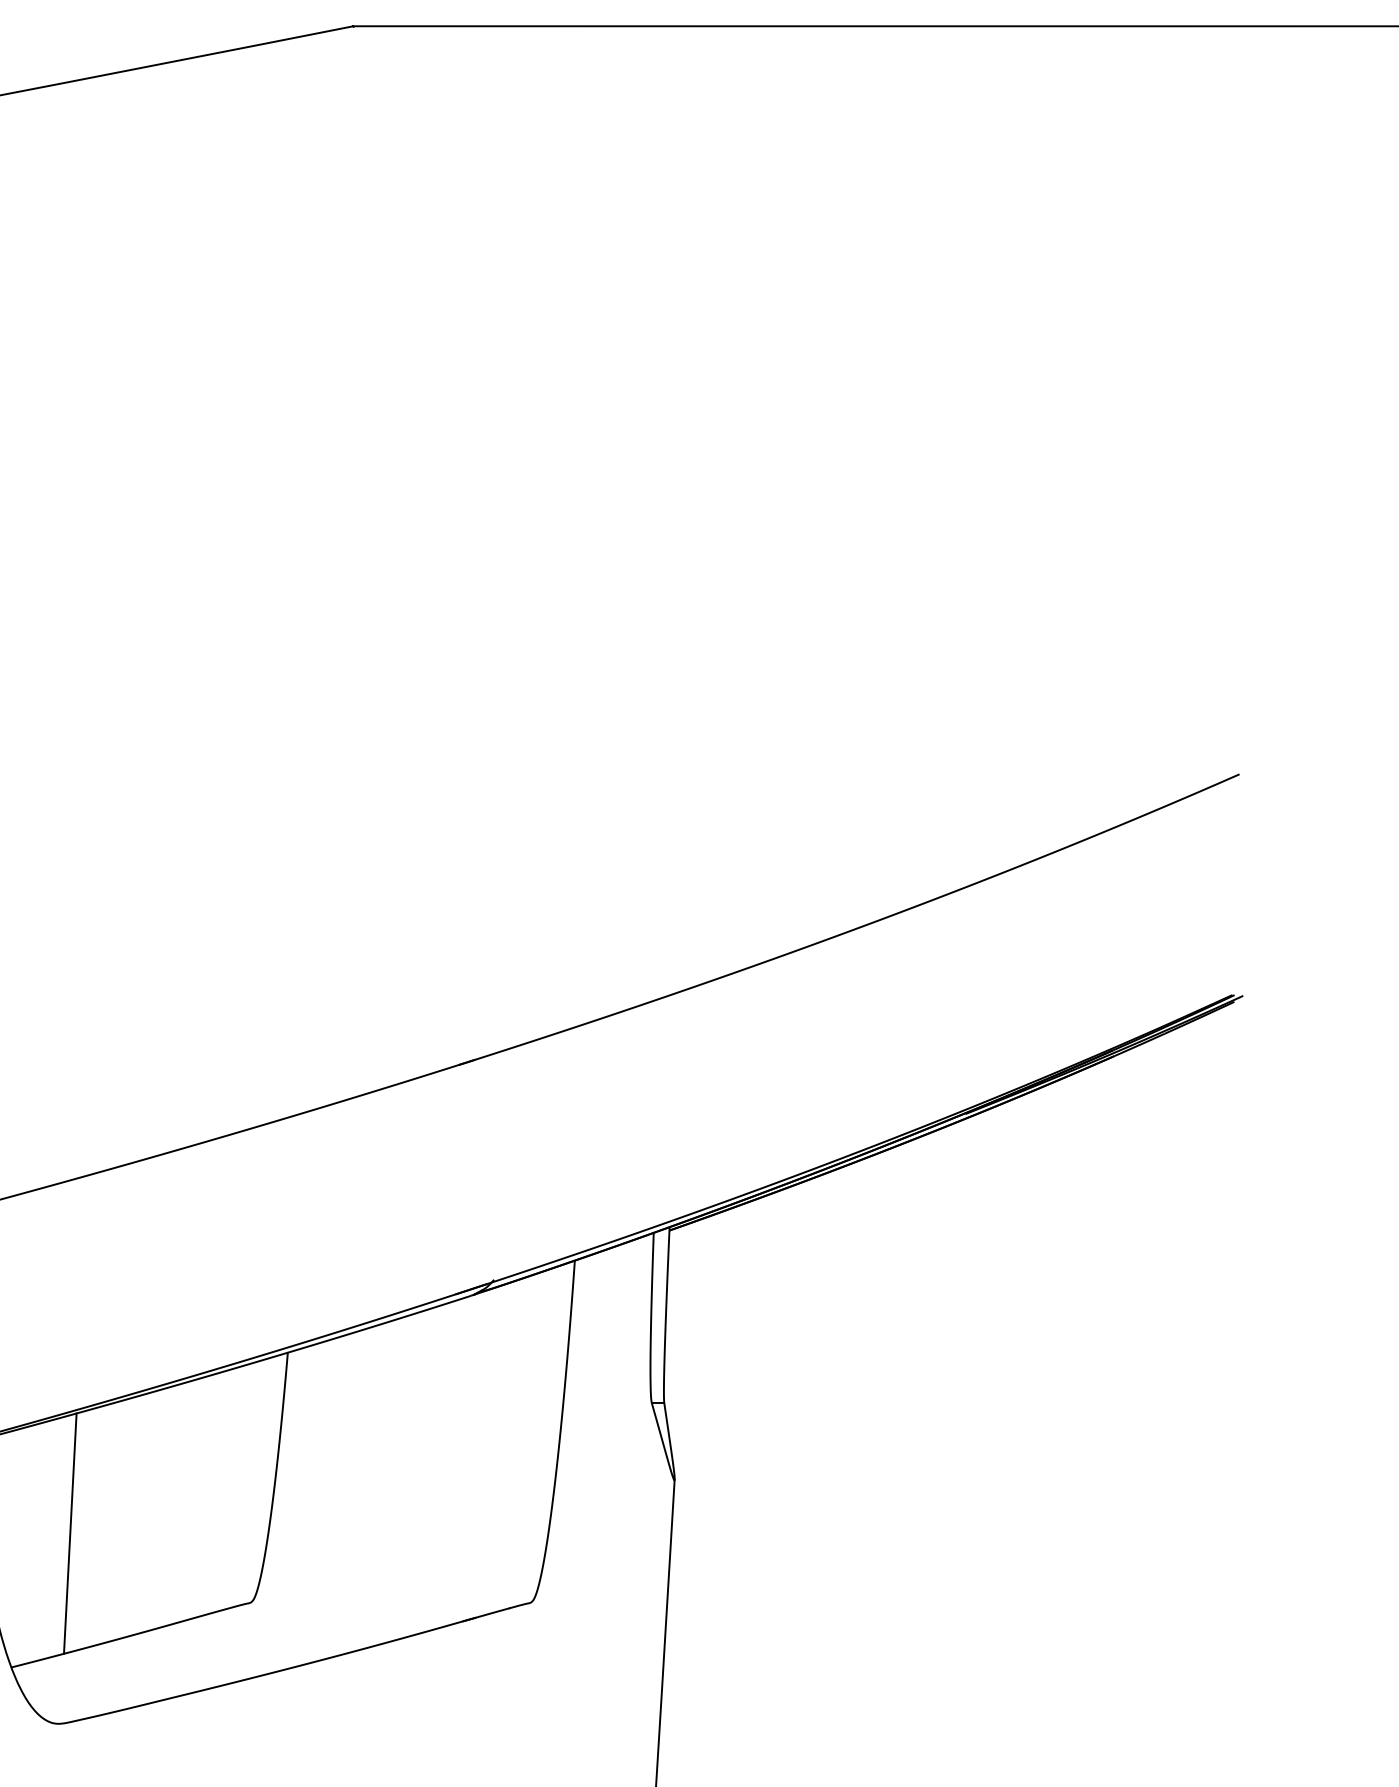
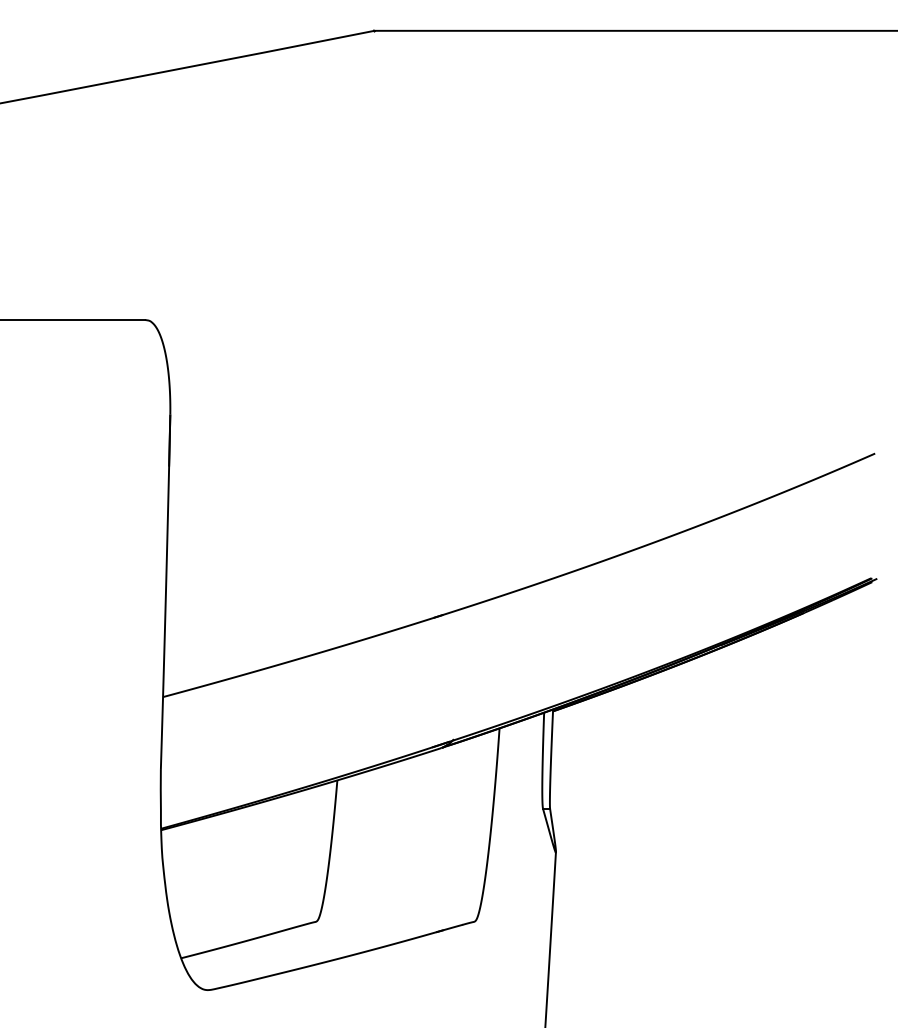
line: (68, 1533) -> (213, 882), removed

